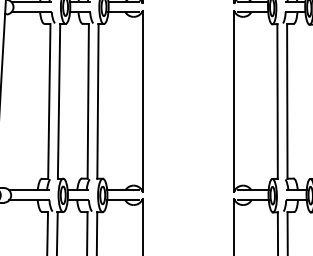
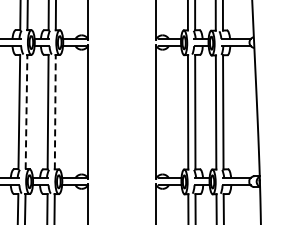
line: (59, 100) -> (26, 111), solid -> dashed
line: (98, 100) -> (55, 111), solid -> dashed

